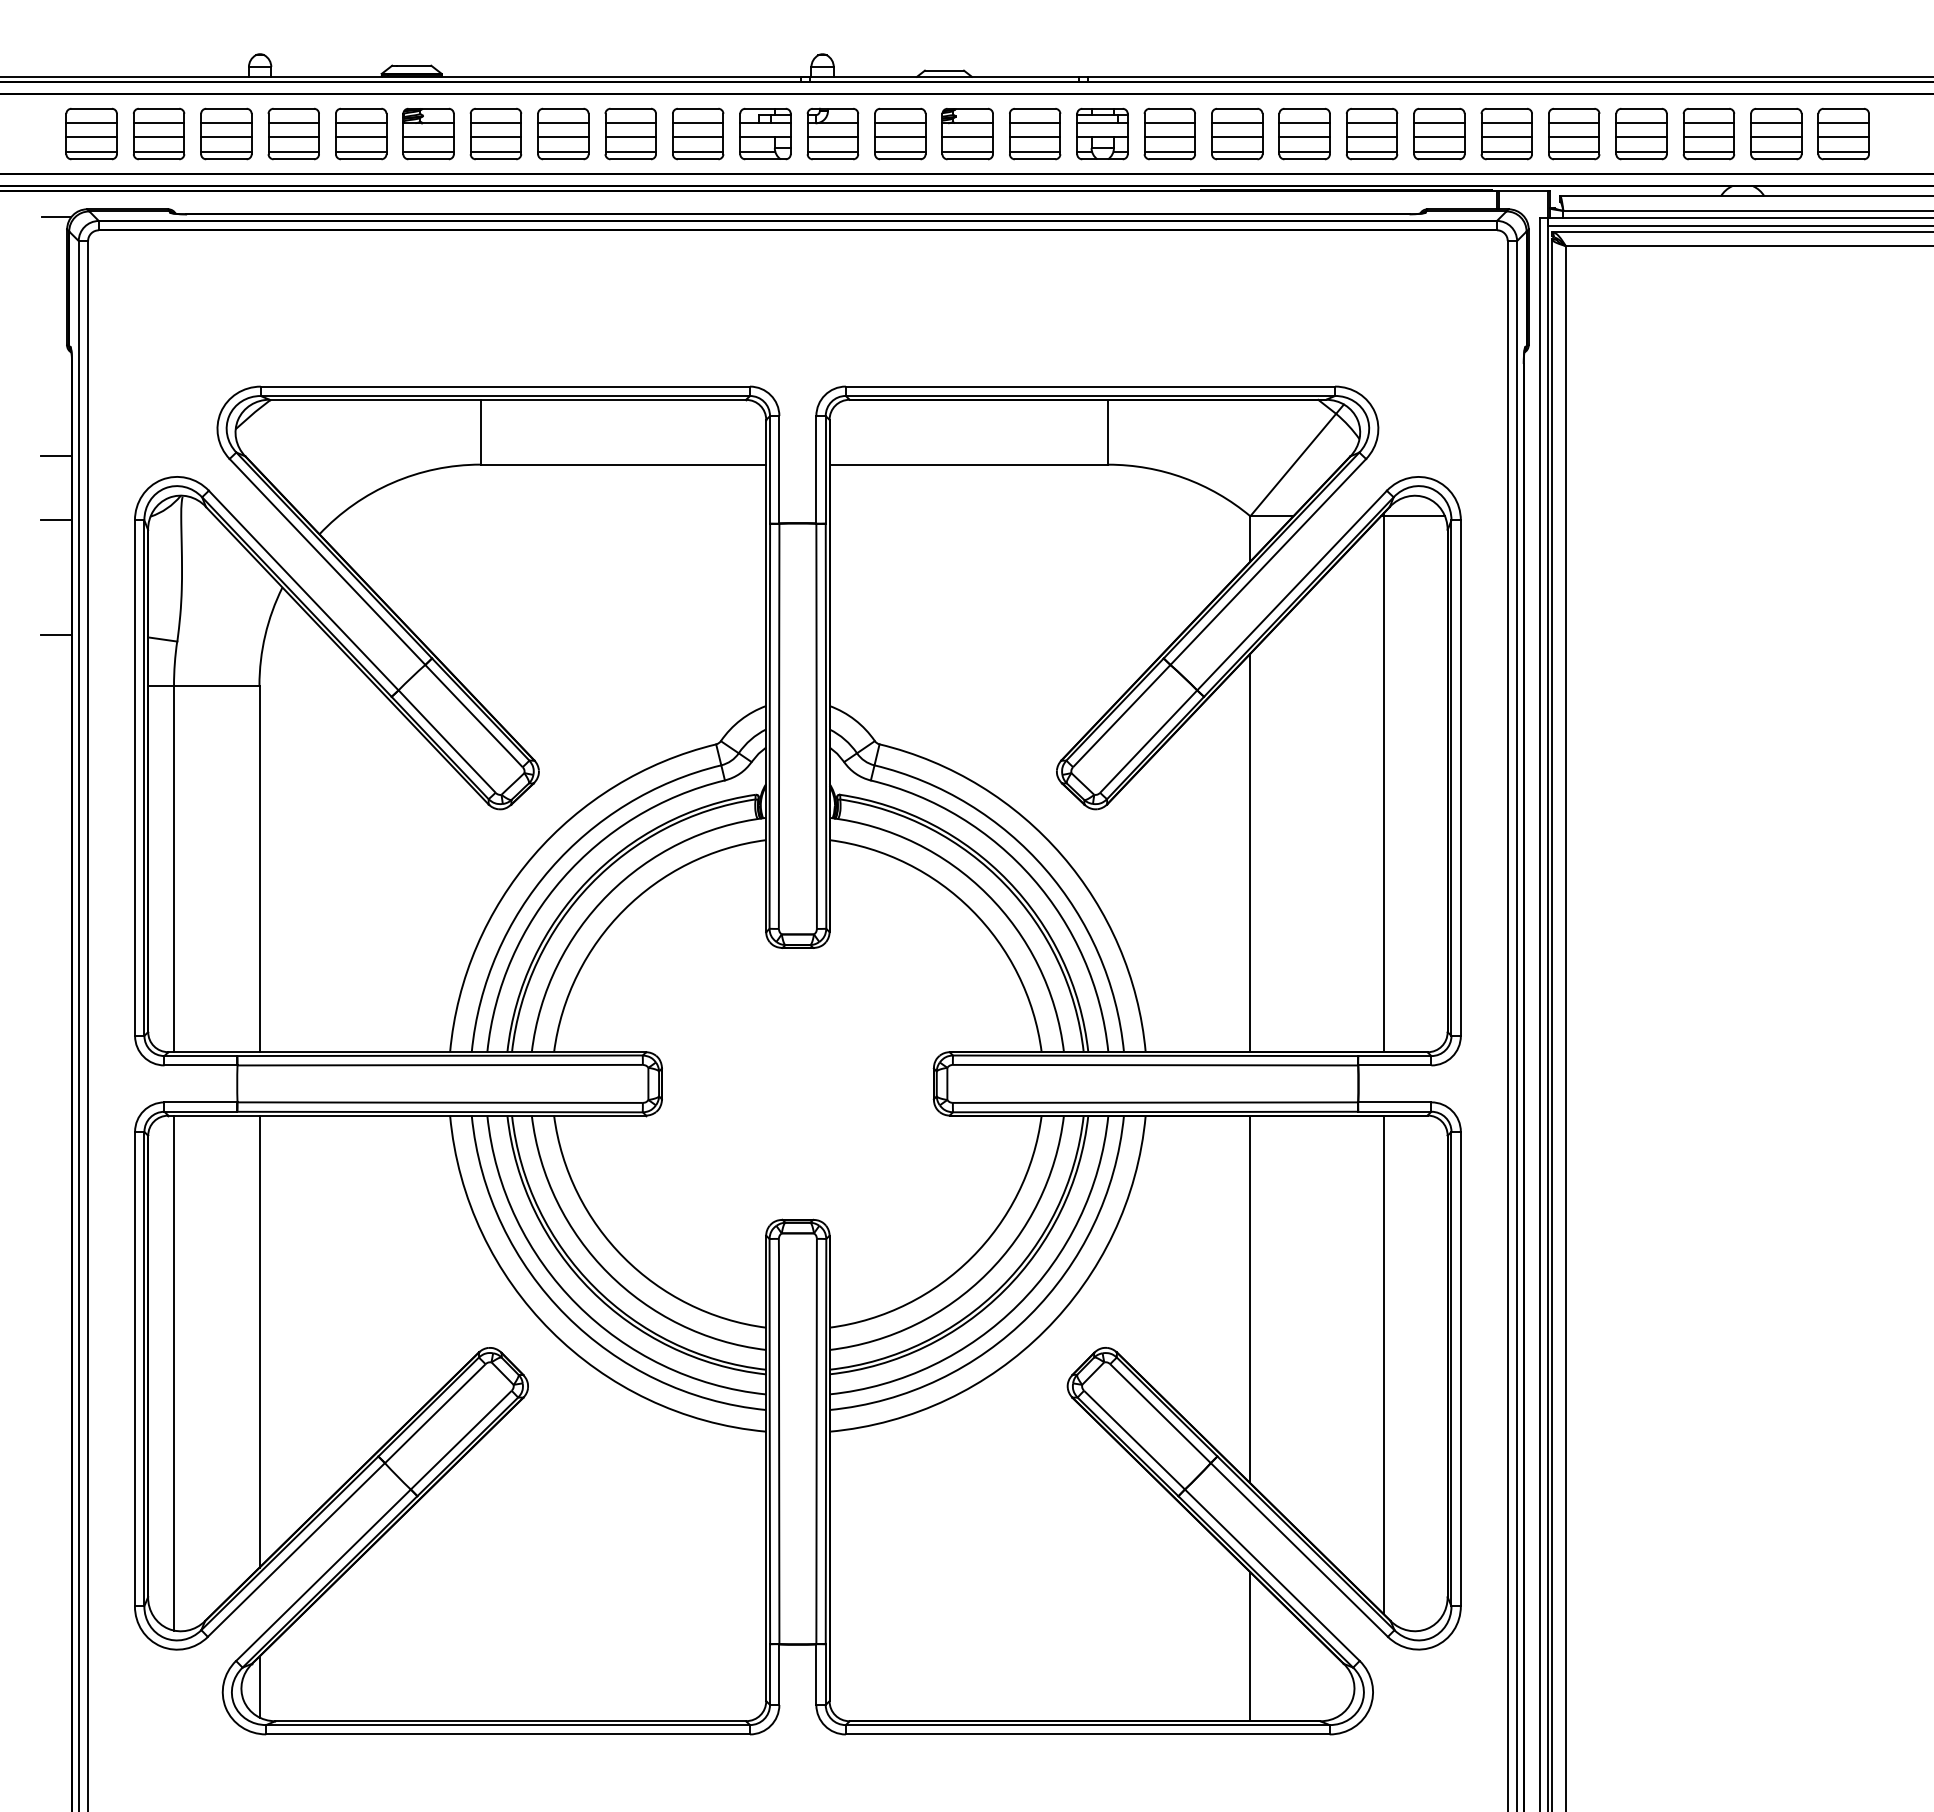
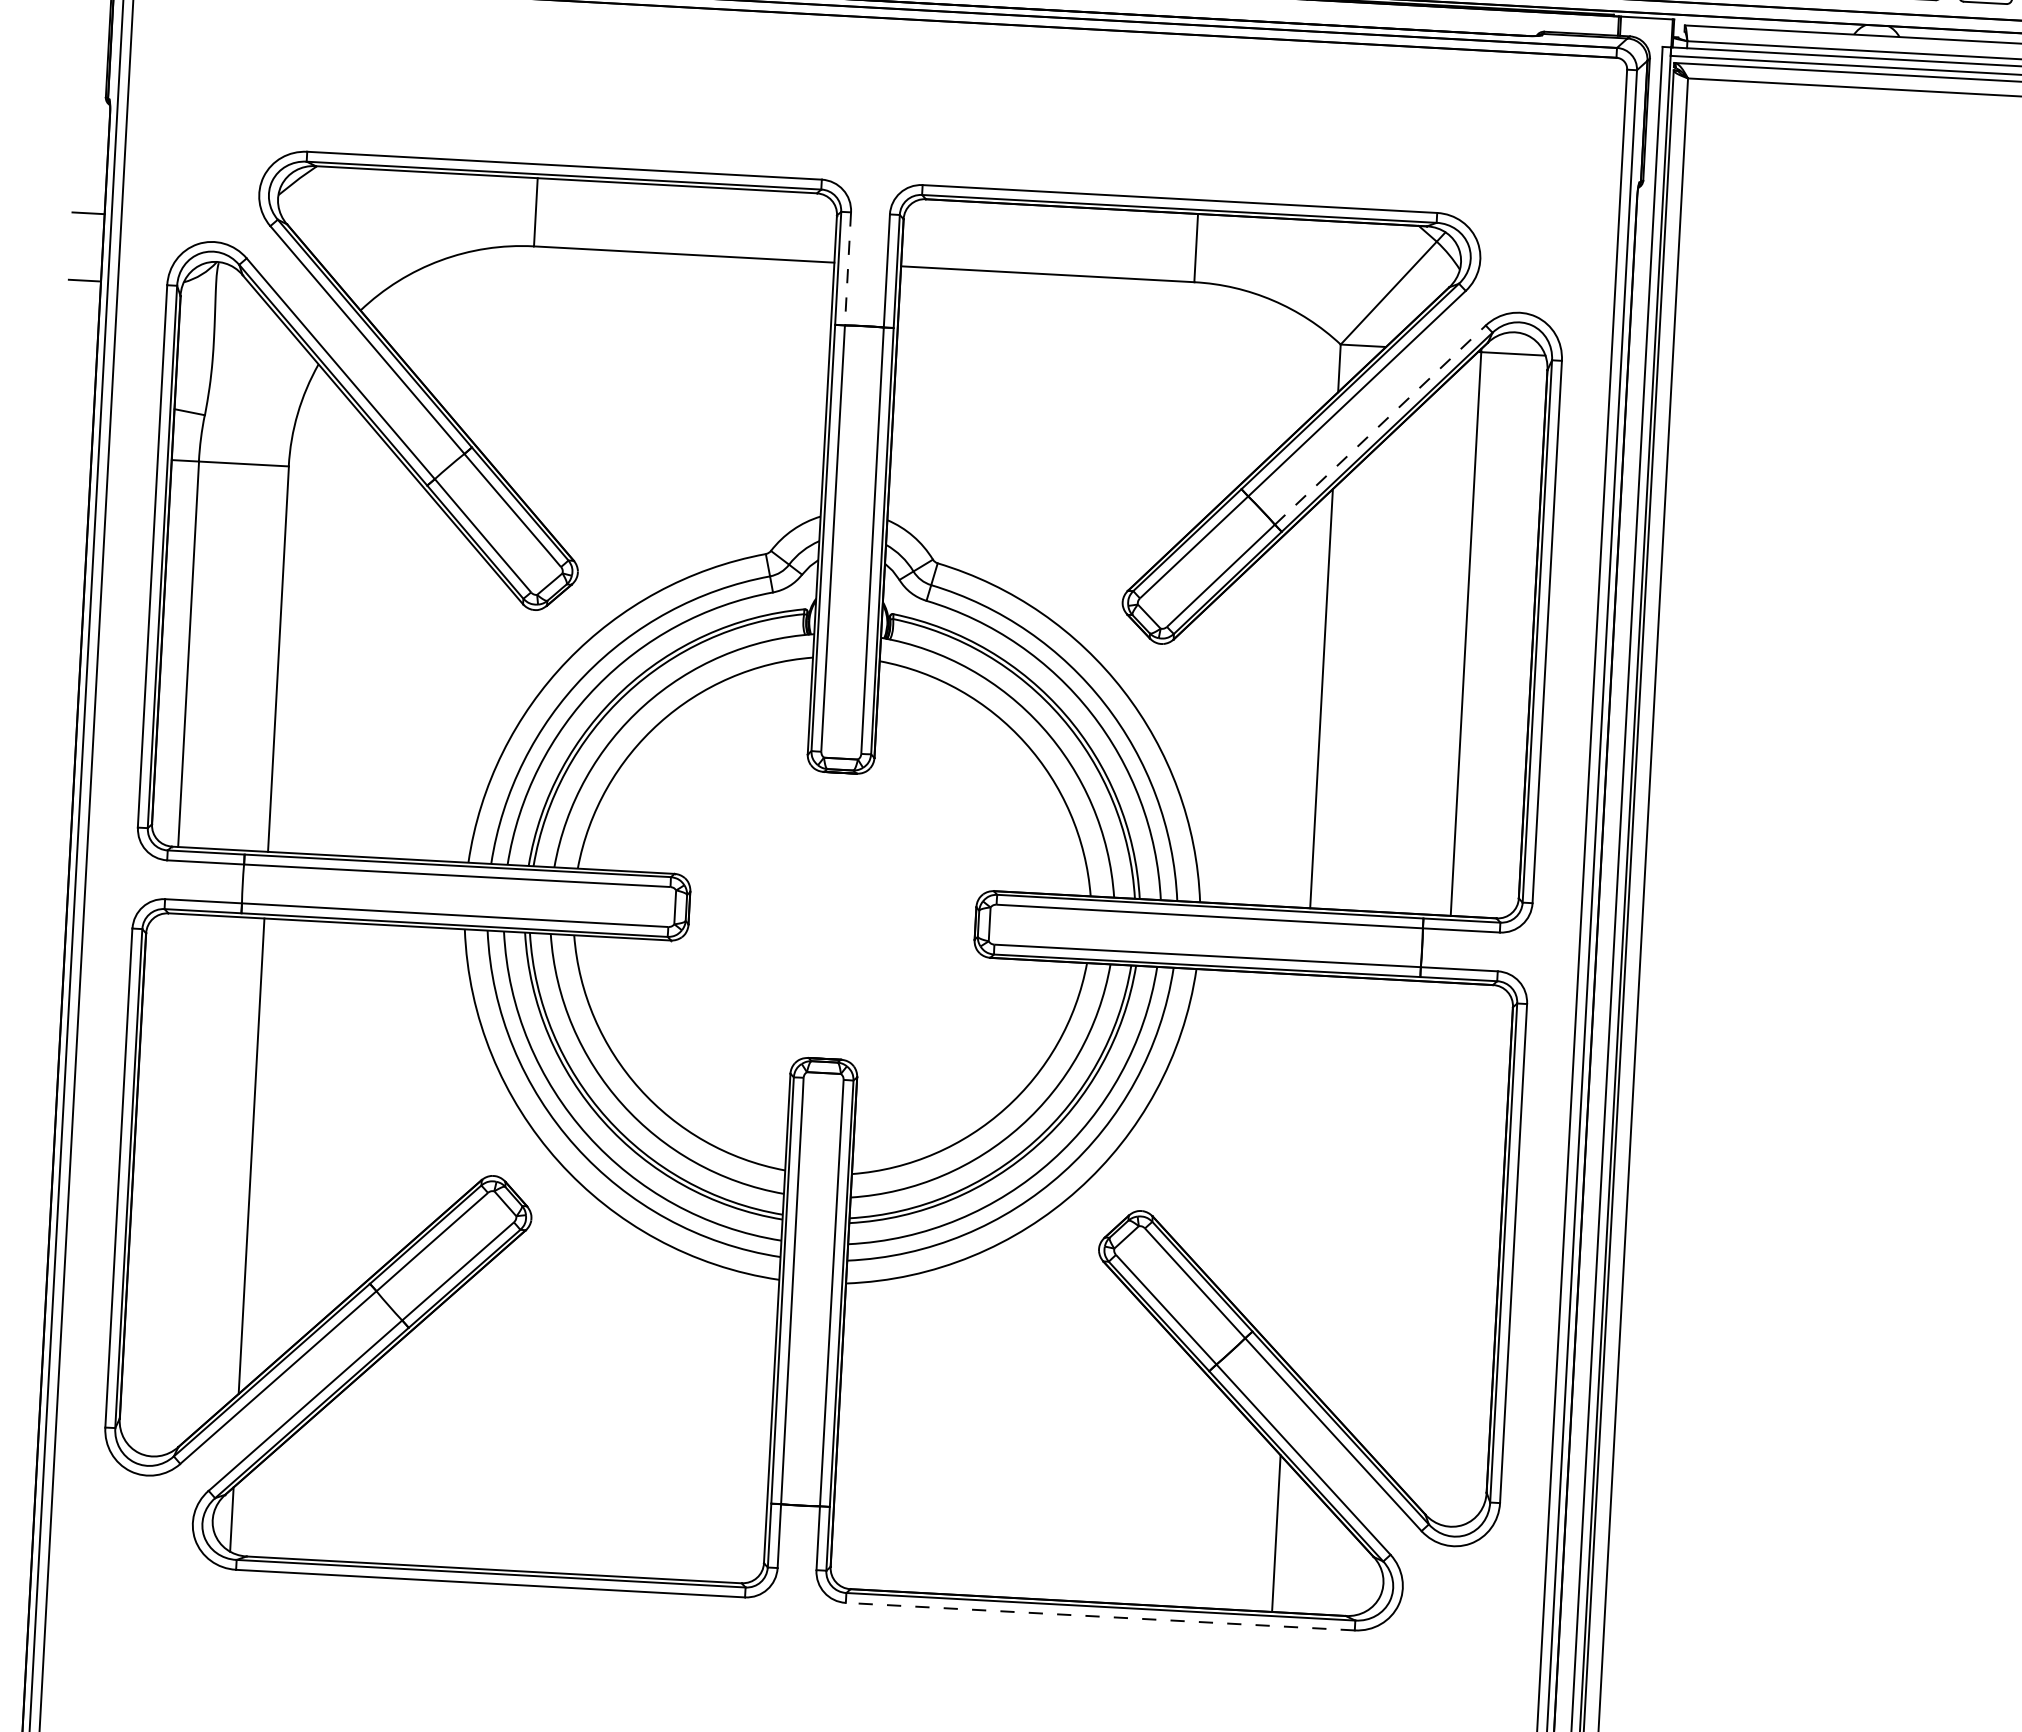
line: (779, 469) -> (848, 268), solid -> dashed
line: (1292, 590) -> (1380, 425), solid -> dashed
line: (56, 635) -> (78, 401), removed
line: (1250, 1299) -> (1296, 1168), removed
line: (1383, 1364) -> (1432, 1244), removed
line: (174, 1372) -> (160, 1183), removed
line: (1087, 1734) -> (1100, 1616), solid -> dashed

